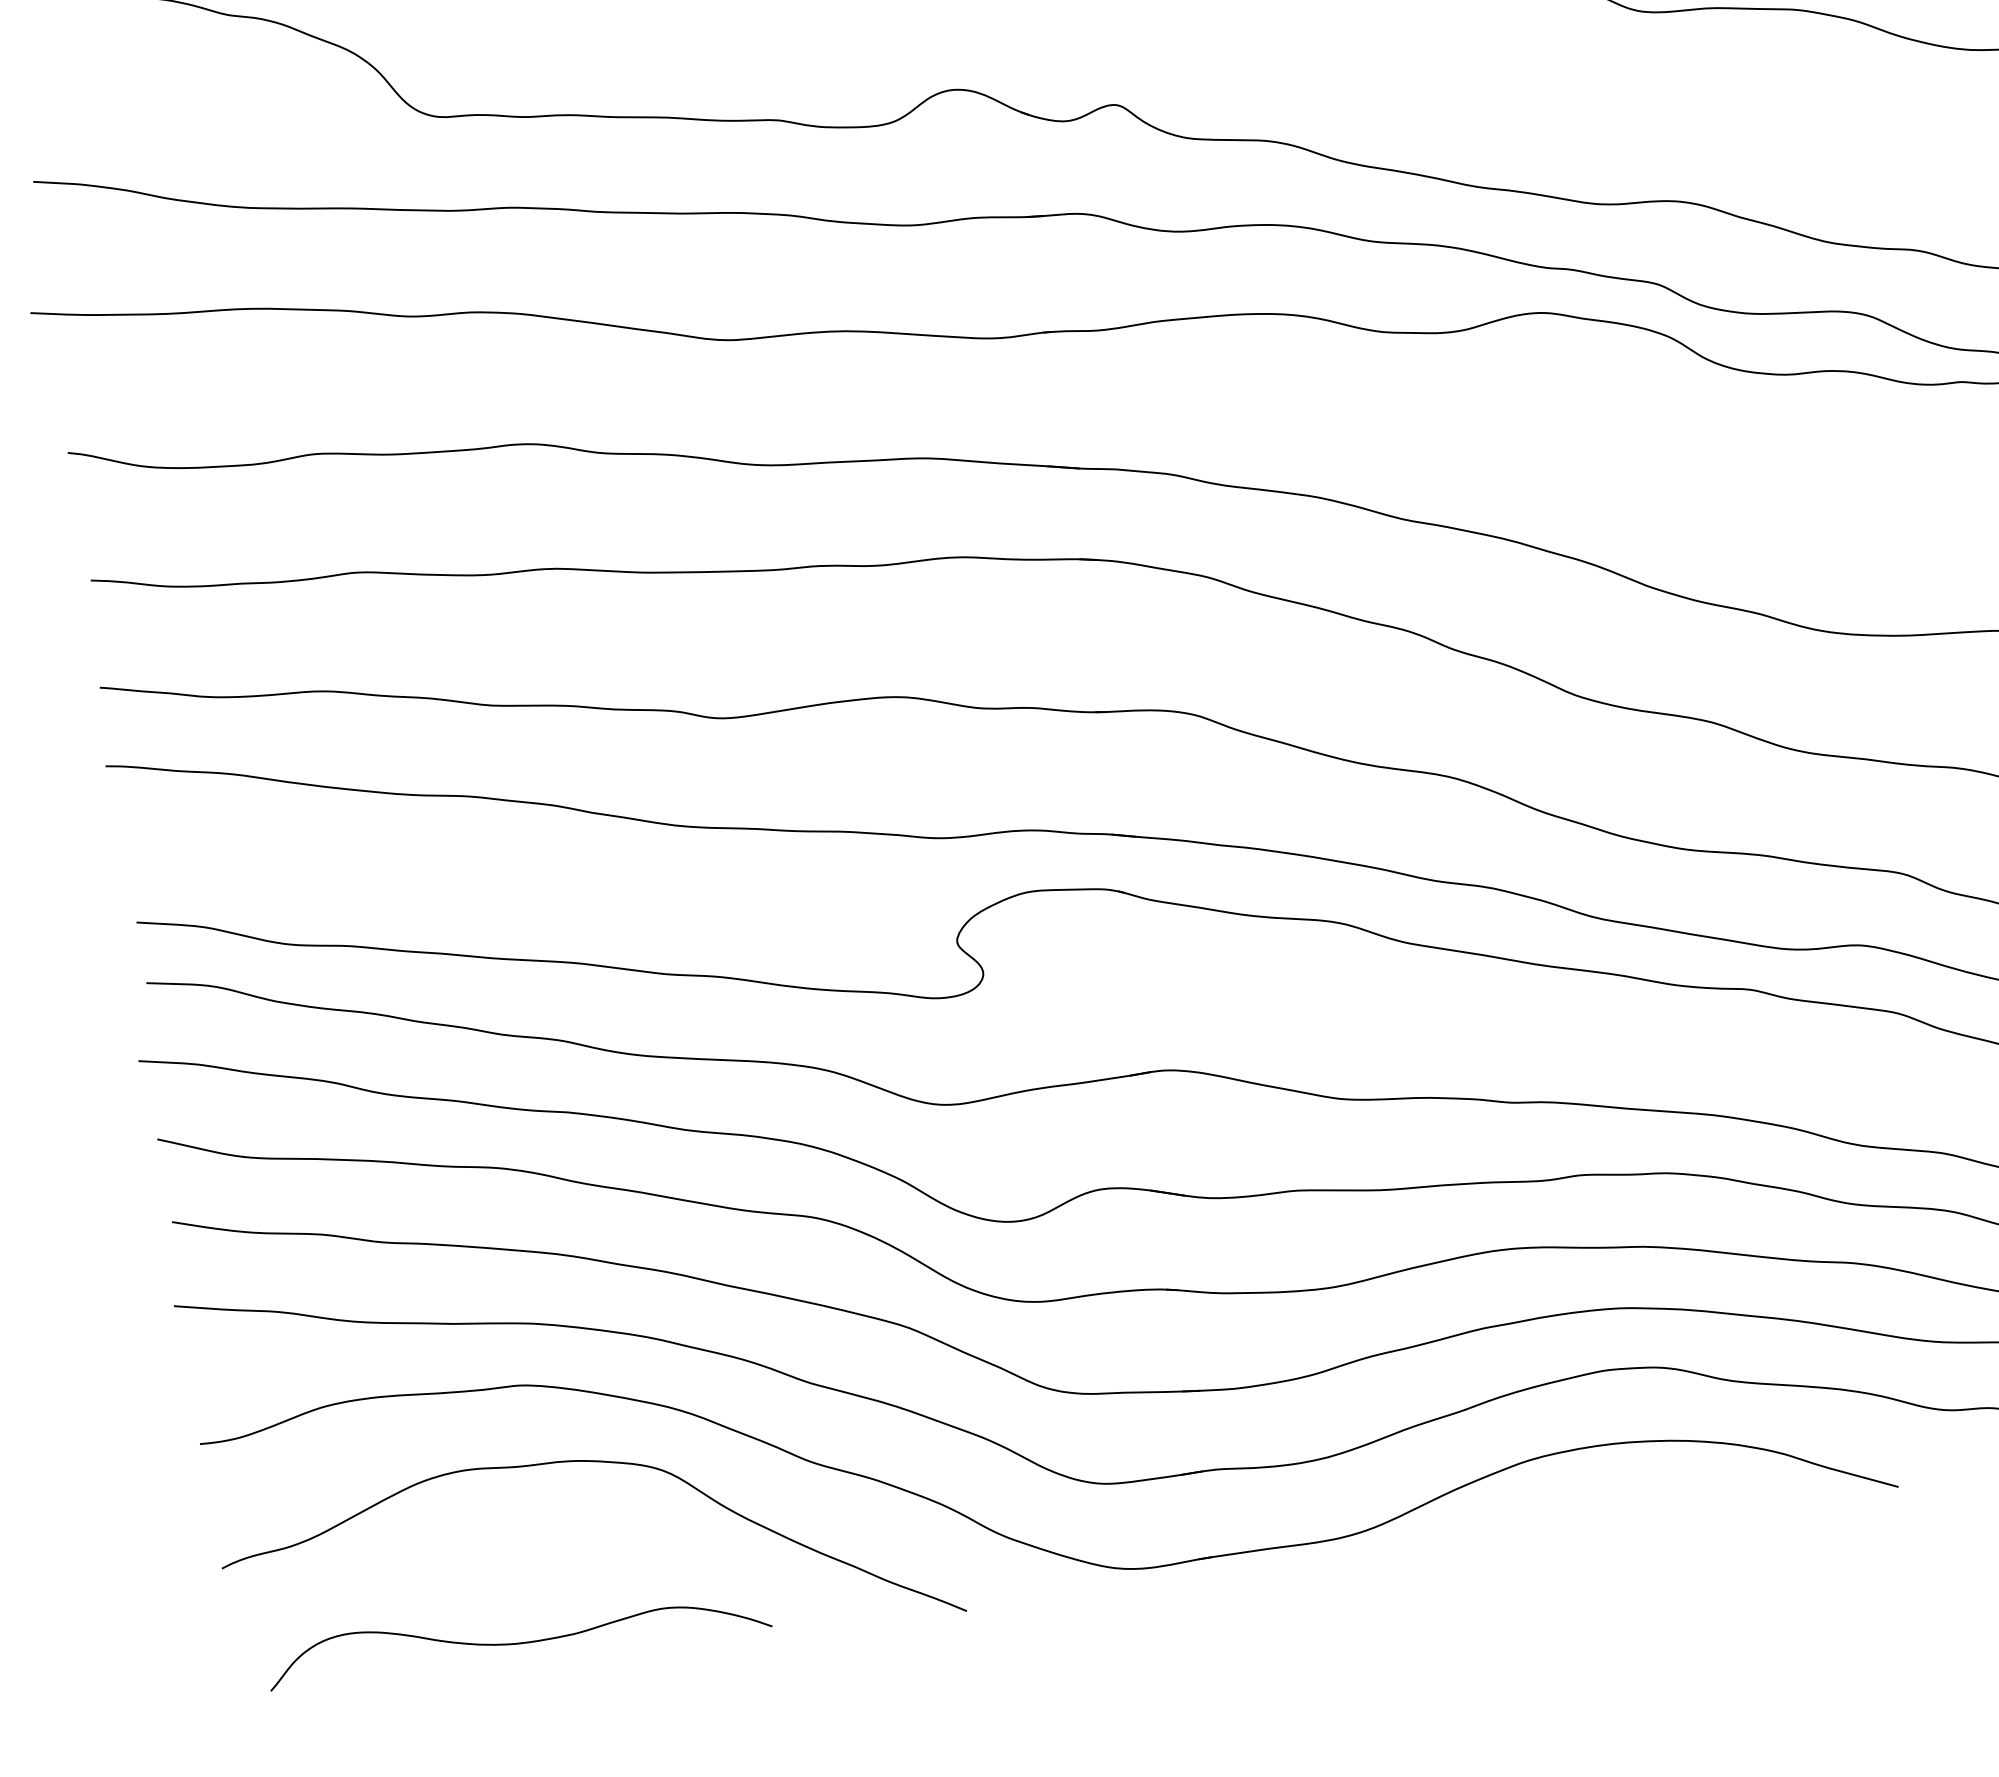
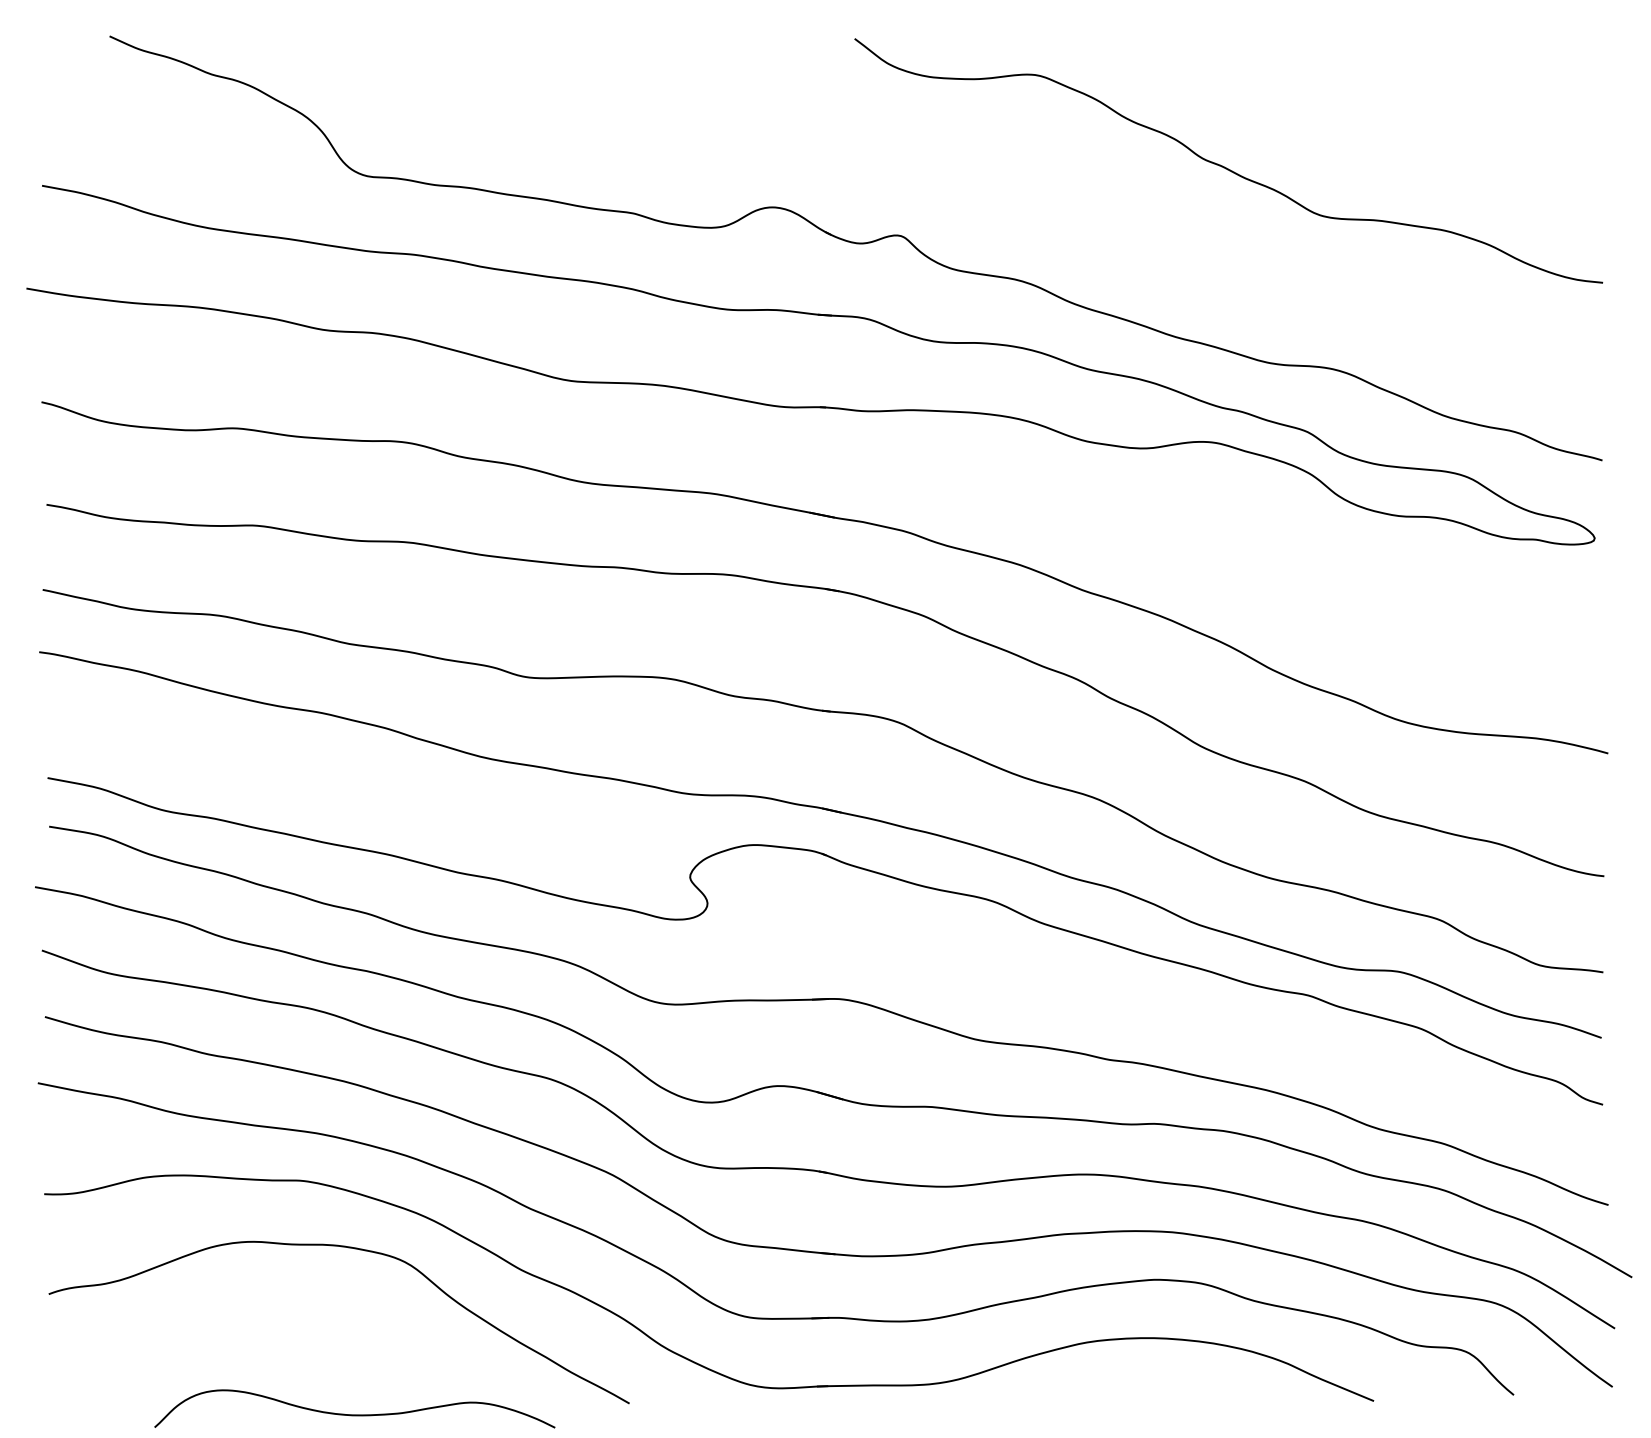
curve: (518, 1642) -> (354, 1414), moved

